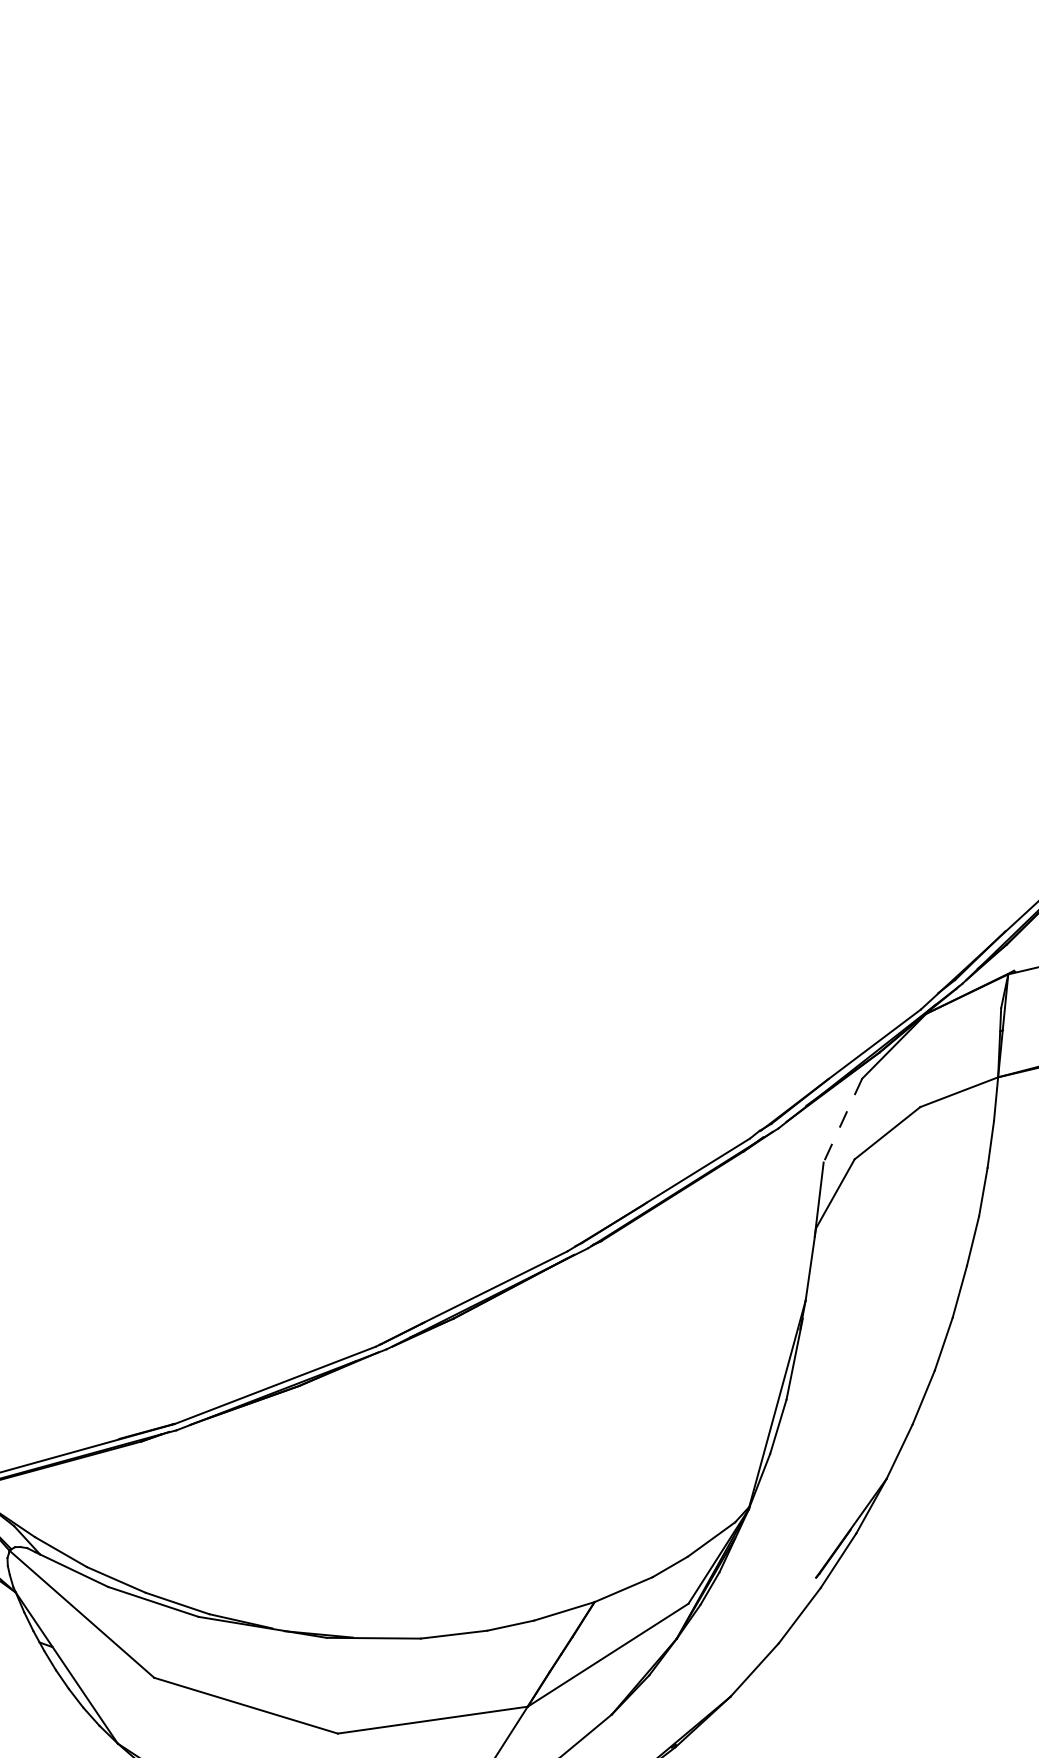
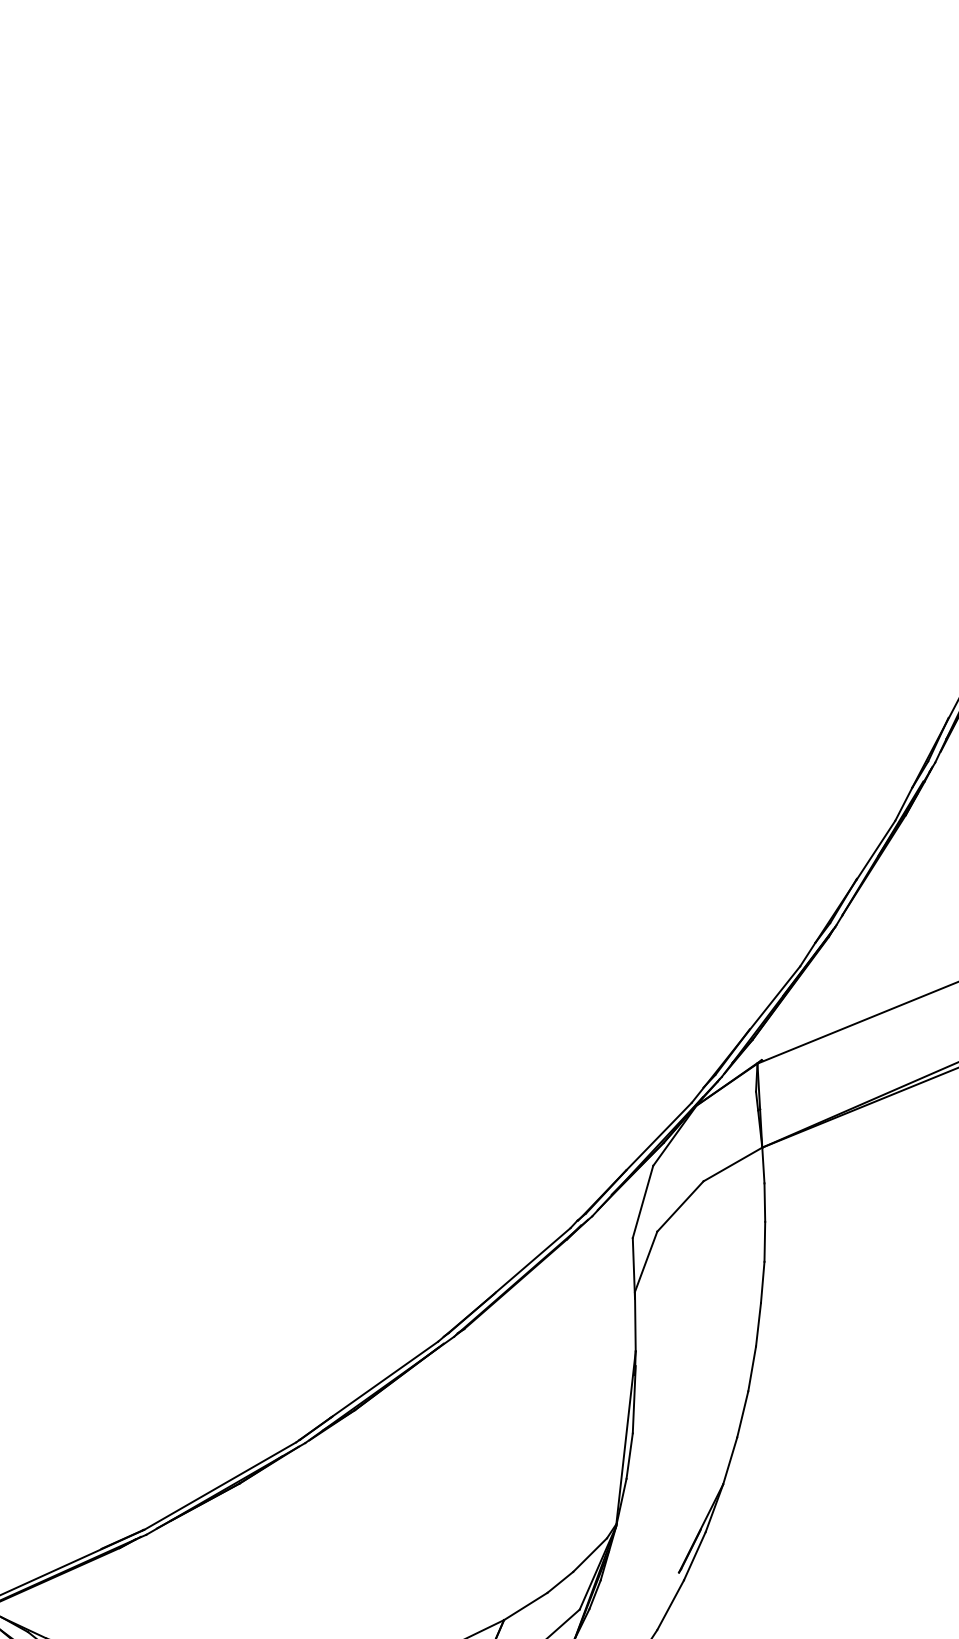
line: (843, 1120) -> (643, 1201), dashed -> solid

